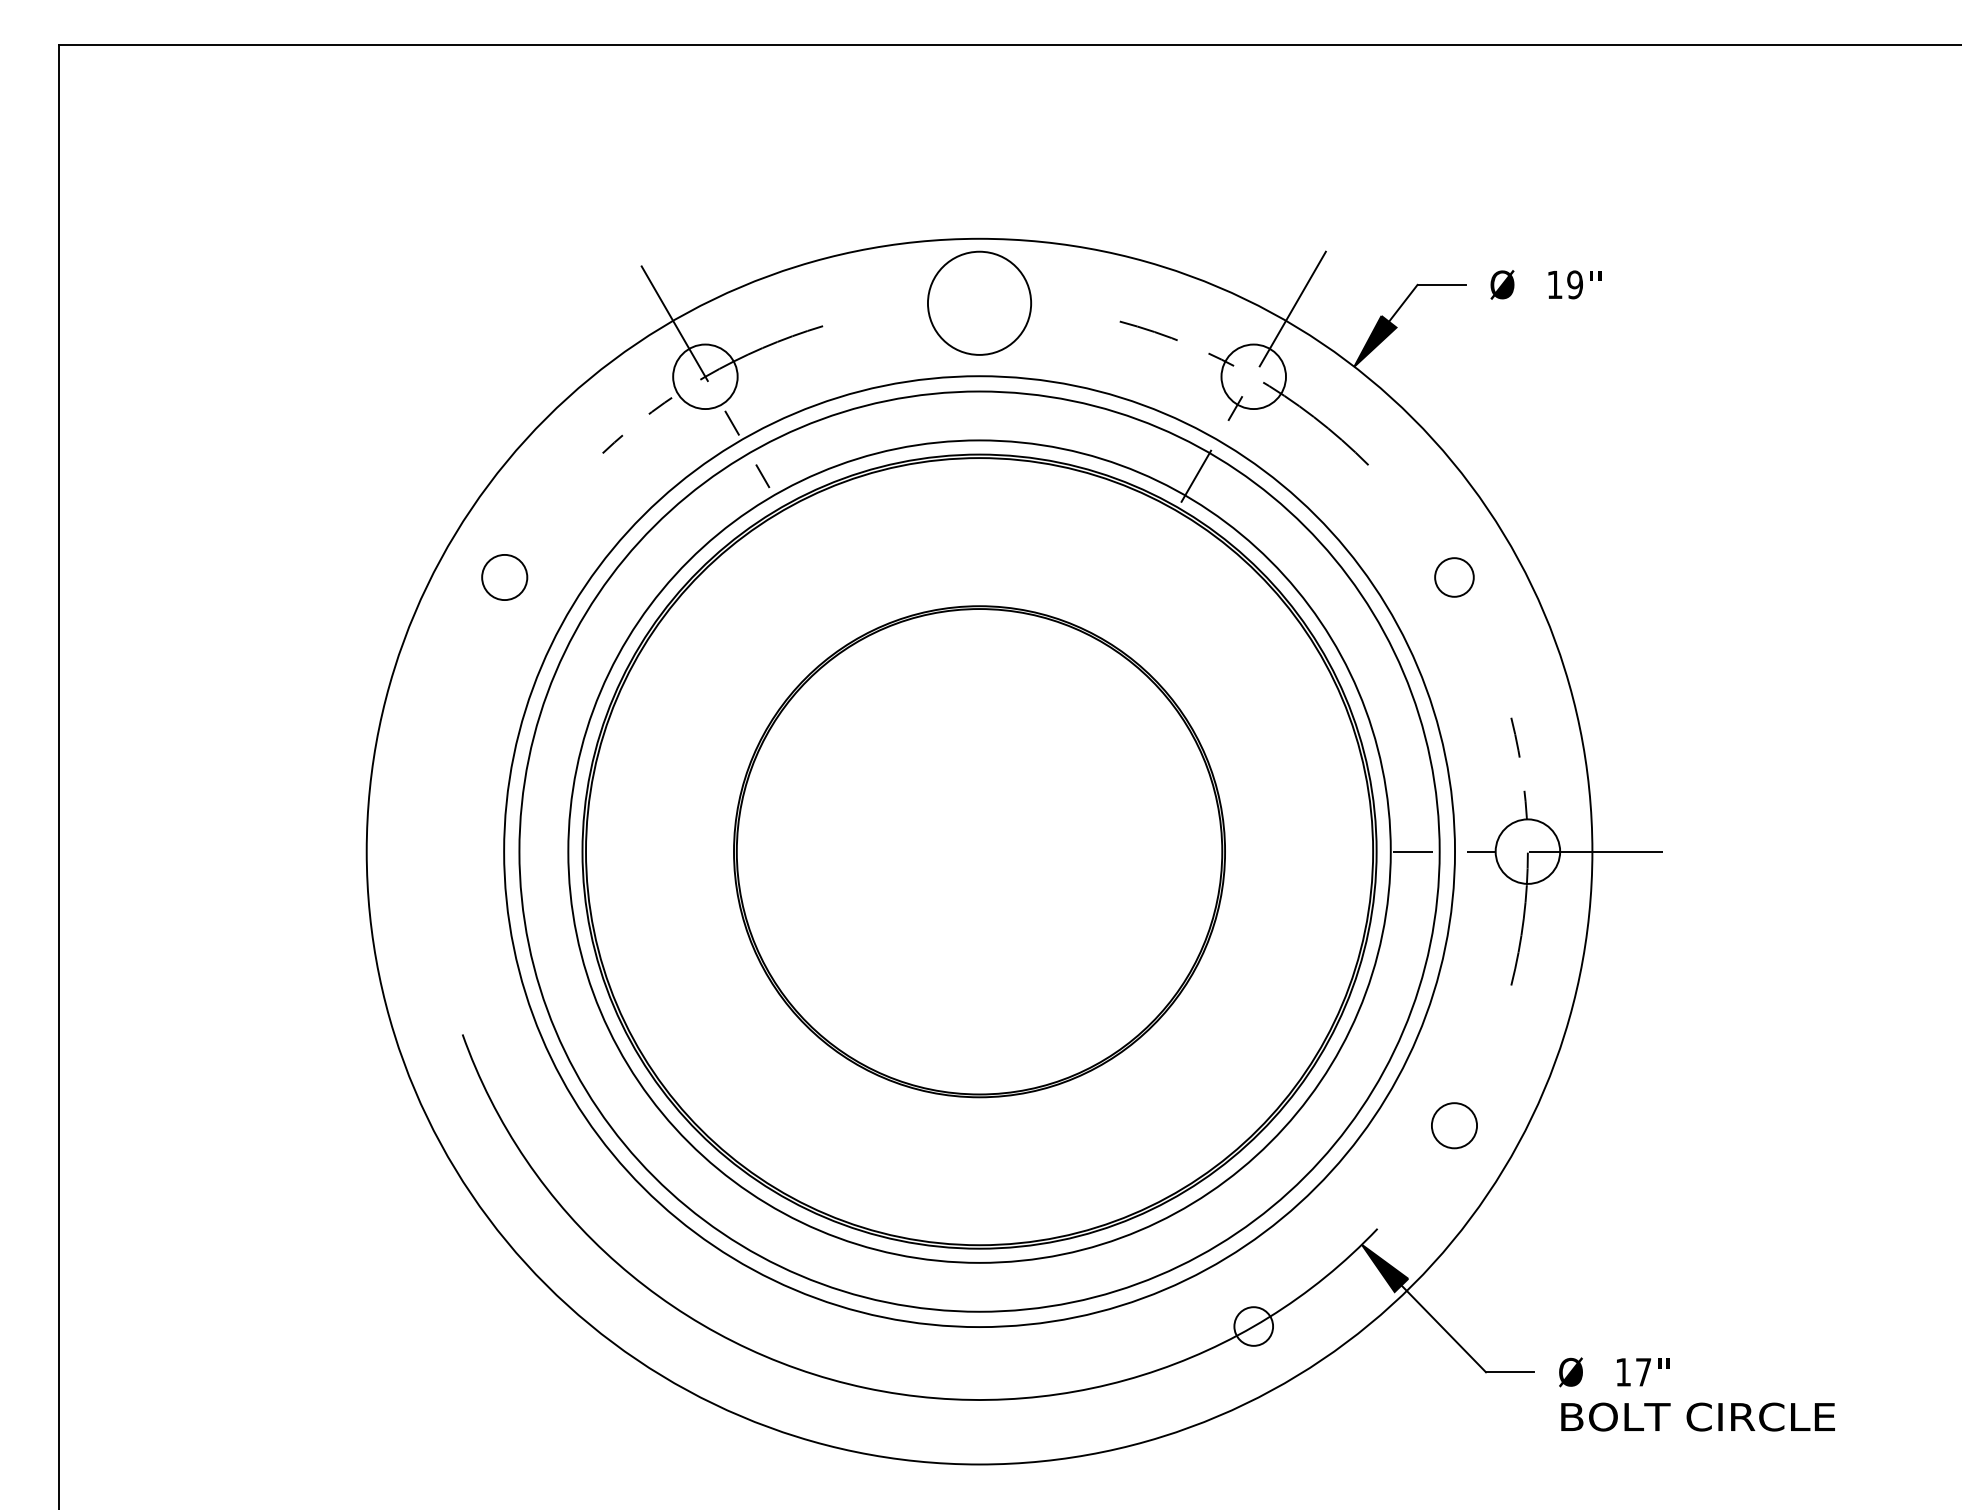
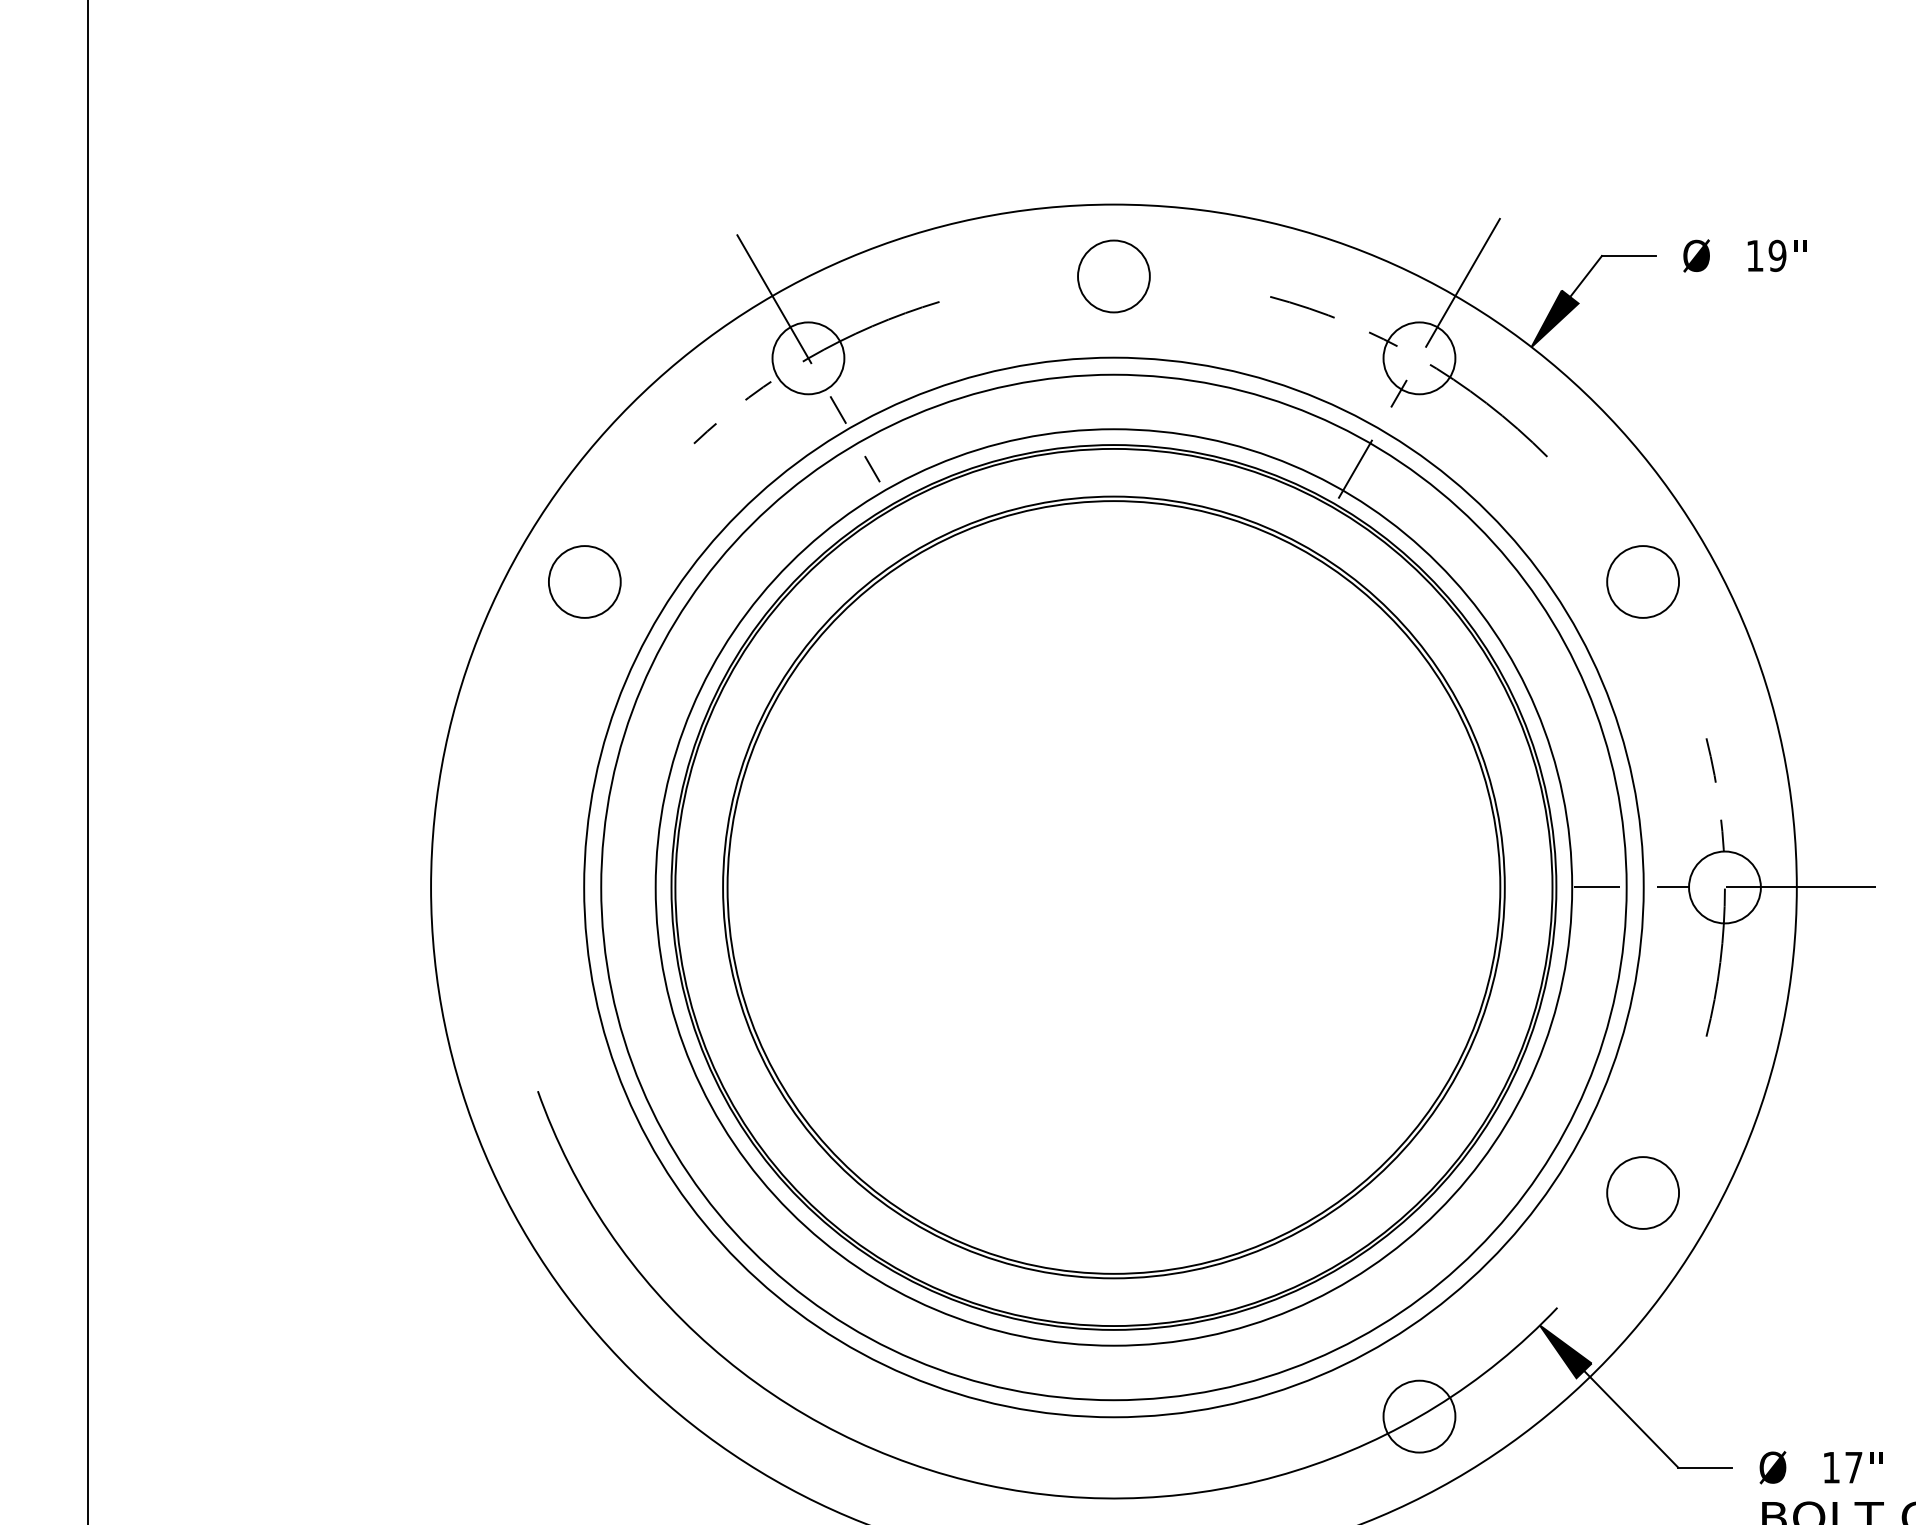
circle: (979, 303) -> (1113, 276), size x0.62
circle: (504, 577) -> (584, 581), size x1.43
circle: (1454, 577) -> (1643, 581), size x1.67
part: (979, 851) -> (1113, 887), size x1.43
circle: (1454, 1125) -> (1643, 1192), size x1.43
circle: (1253, 1326) -> (1419, 1416), size x1.67

